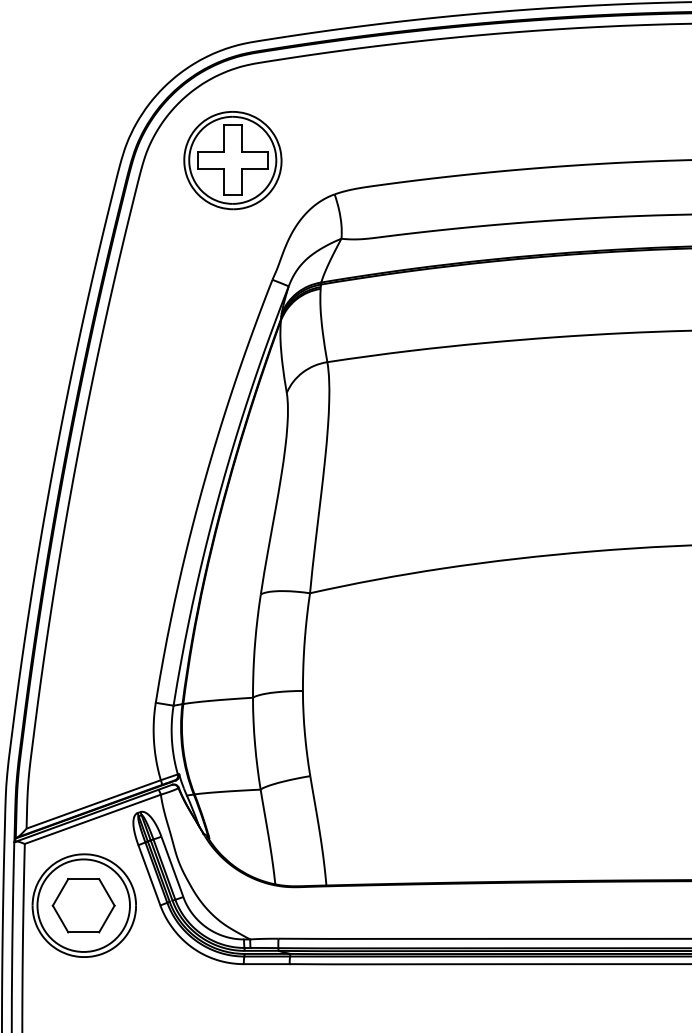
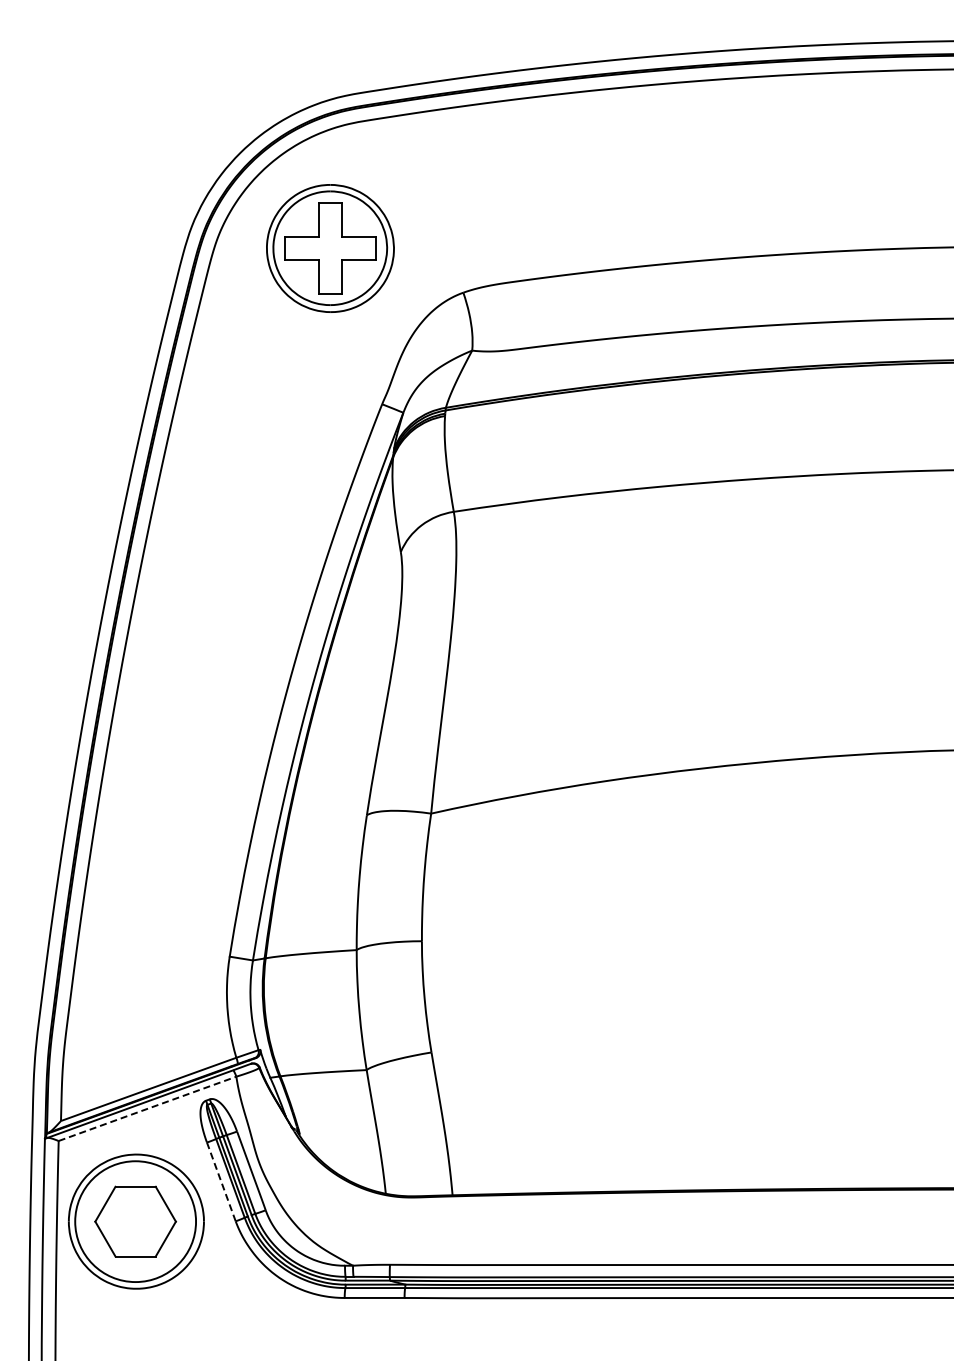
line: (92, 819) -> (147, 1108), solid -> dashed
line: (149, 874) -> (221, 1181), solid -> dashed

